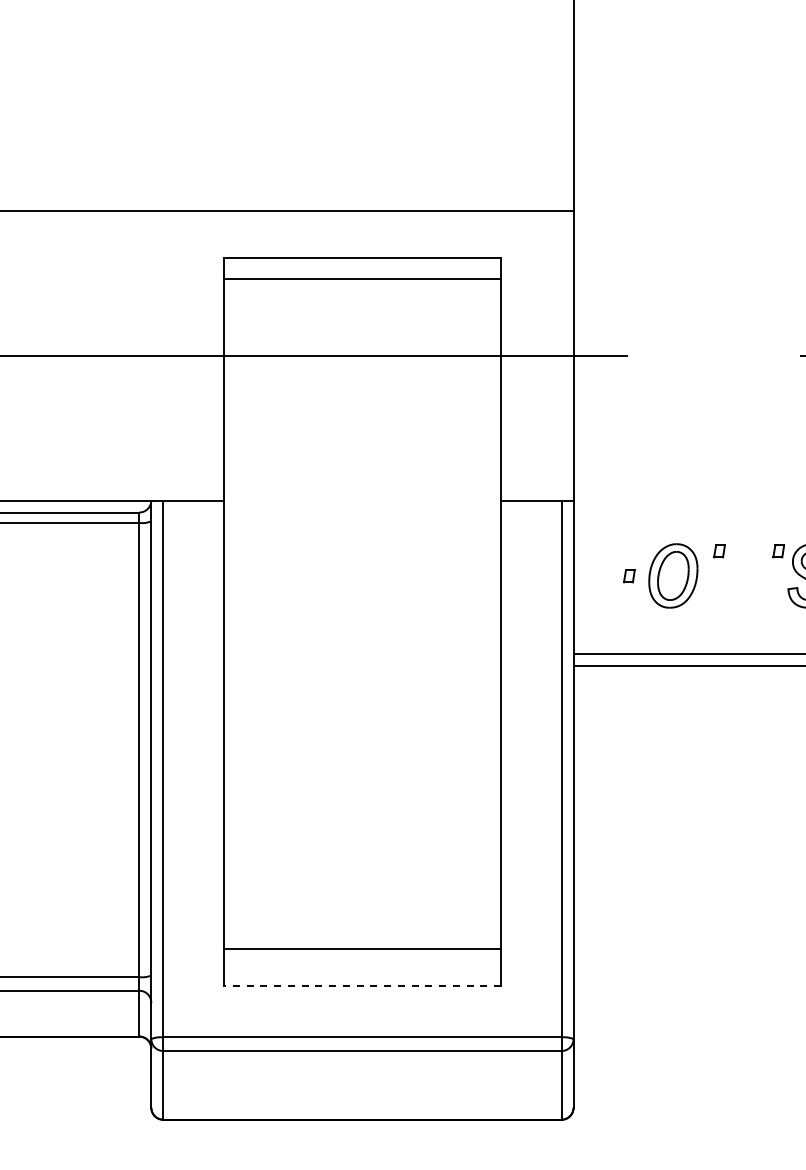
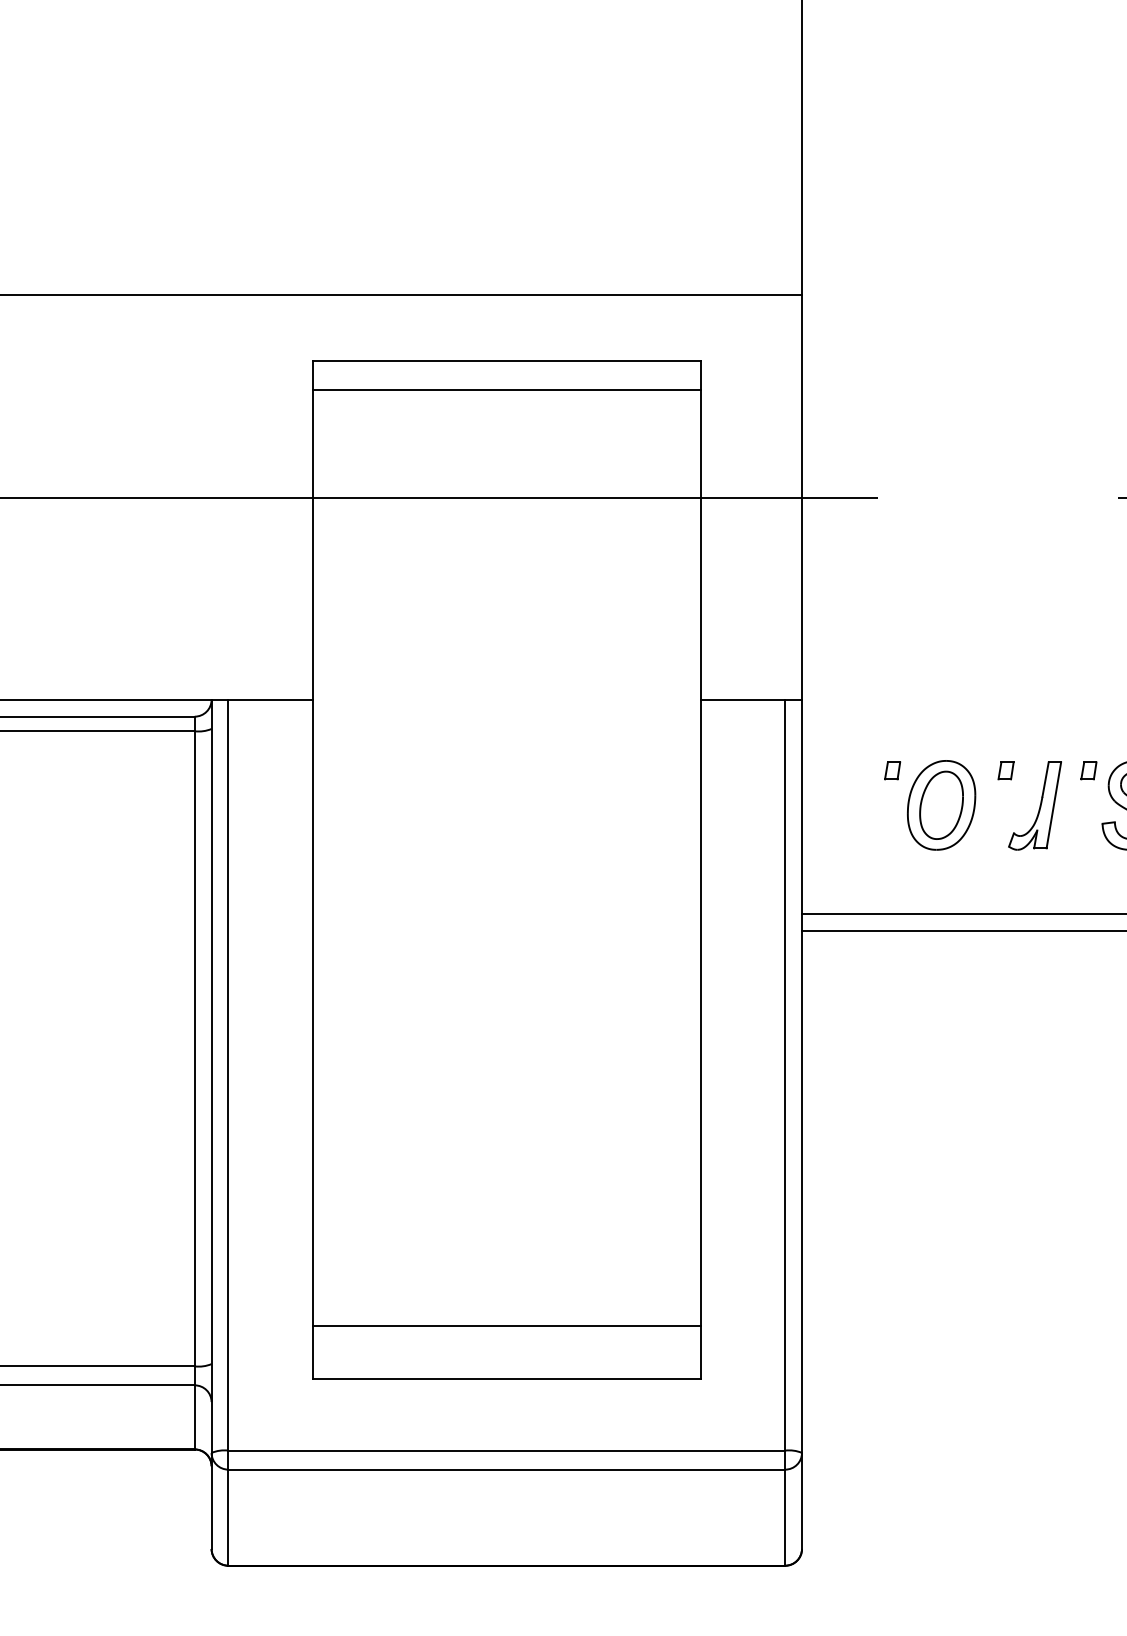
part: (629, 576) -> (892, 771), moved
part: (739, 576) -> (1034, 806), added
line: (362, 986) -> (506, 1379), dashed -> solid

